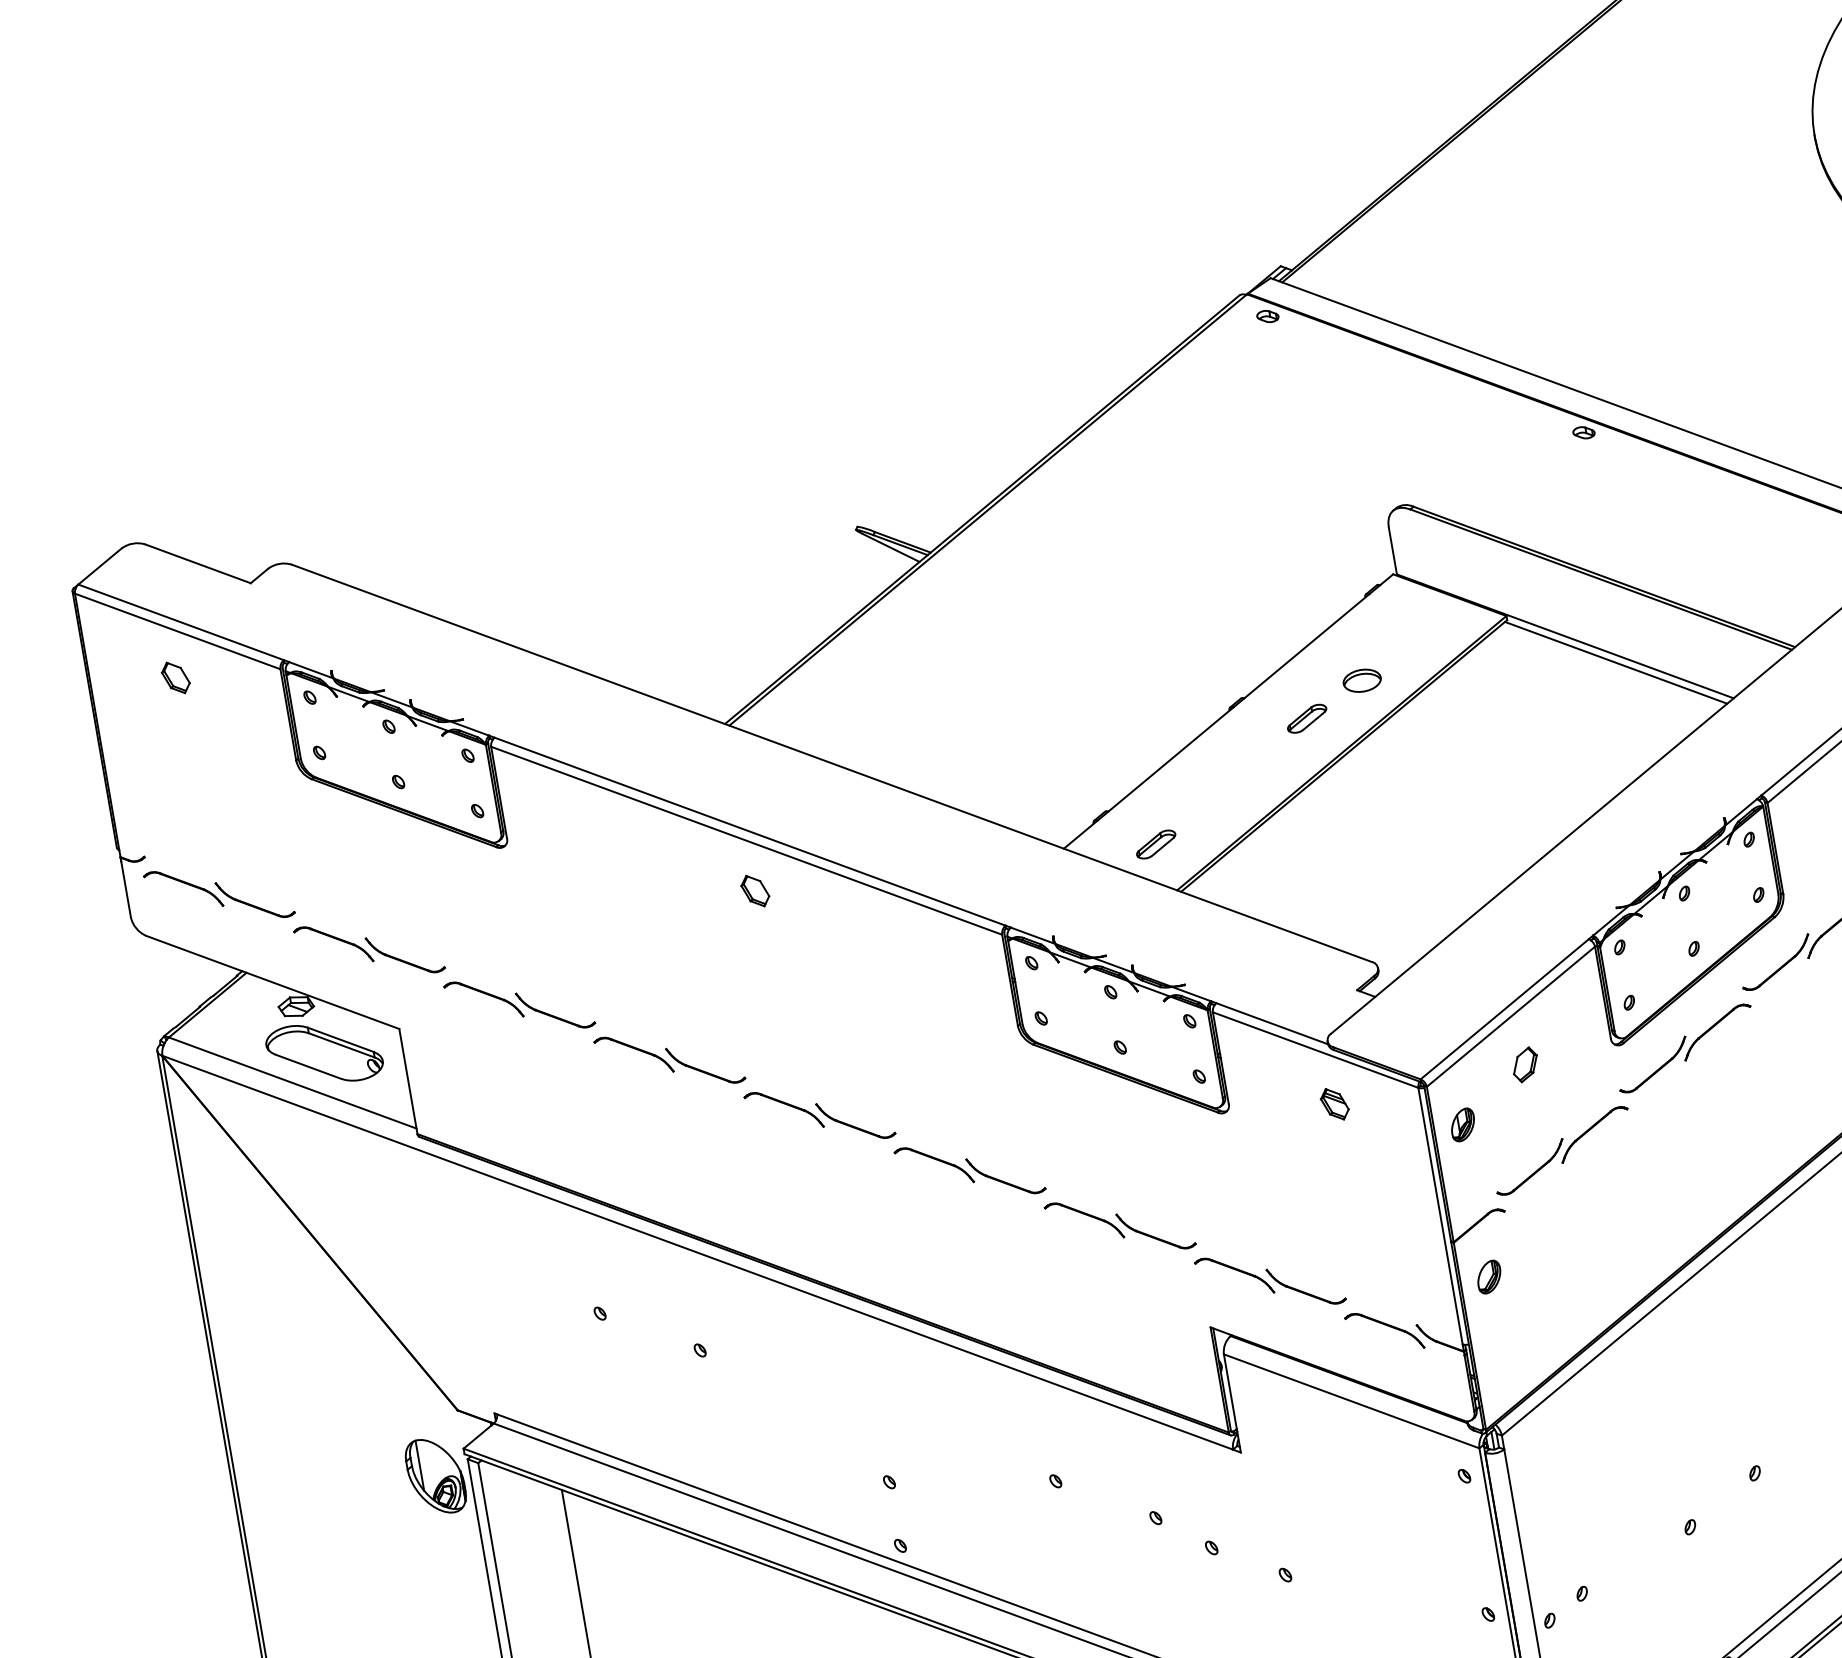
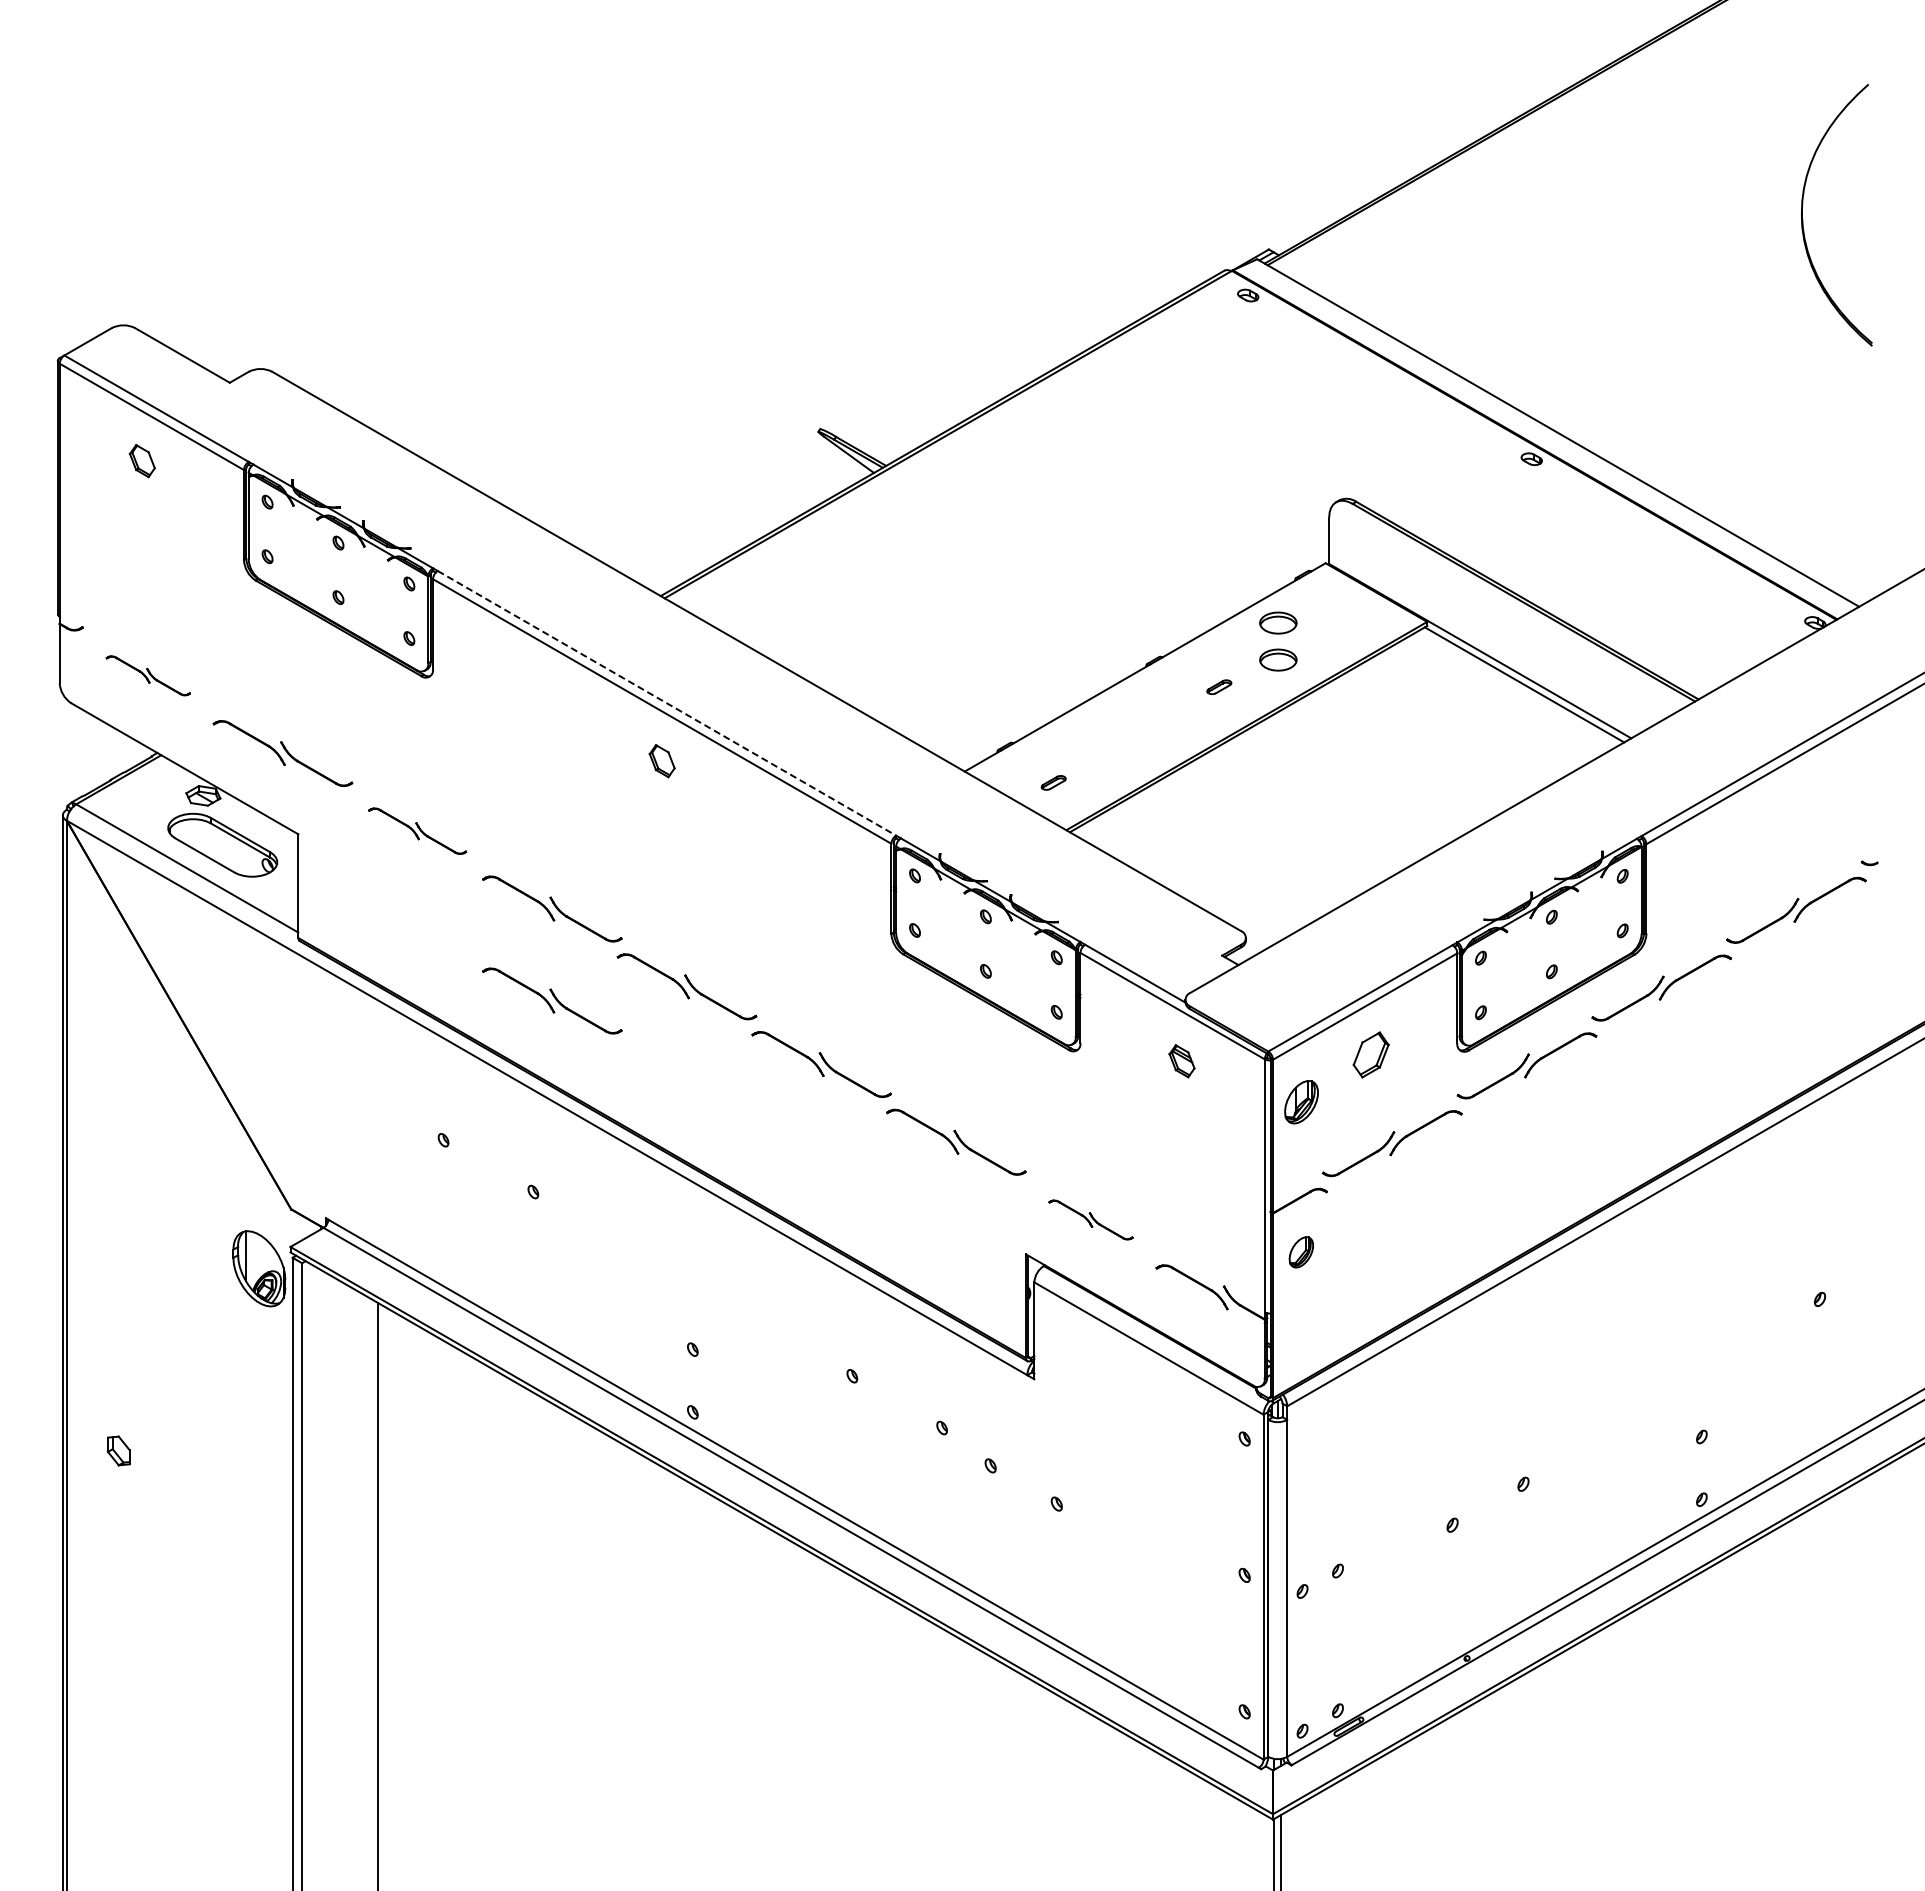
part: (1355, 642) -> (1278, 622), added
part: (1307, 717) -> (1219, 686), size x0.6
line: (749, 831) -> (666, 703), solid -> dashed
part: (1155, 844) -> (1053, 782), size x0.6
part: (219, 894) -> (148, 675), size x0.6
part: (519, 1004) -> (417, 830), size x0.7
part: (1524, 1064) -> (1370, 1054), size x1.4
part: (1462, 1125) -> (1300, 1102), size x1.4
part: (686, 1152) -> (552, 1000), added
part: (1269, 1280) -> (1090, 1219), size x0.6

